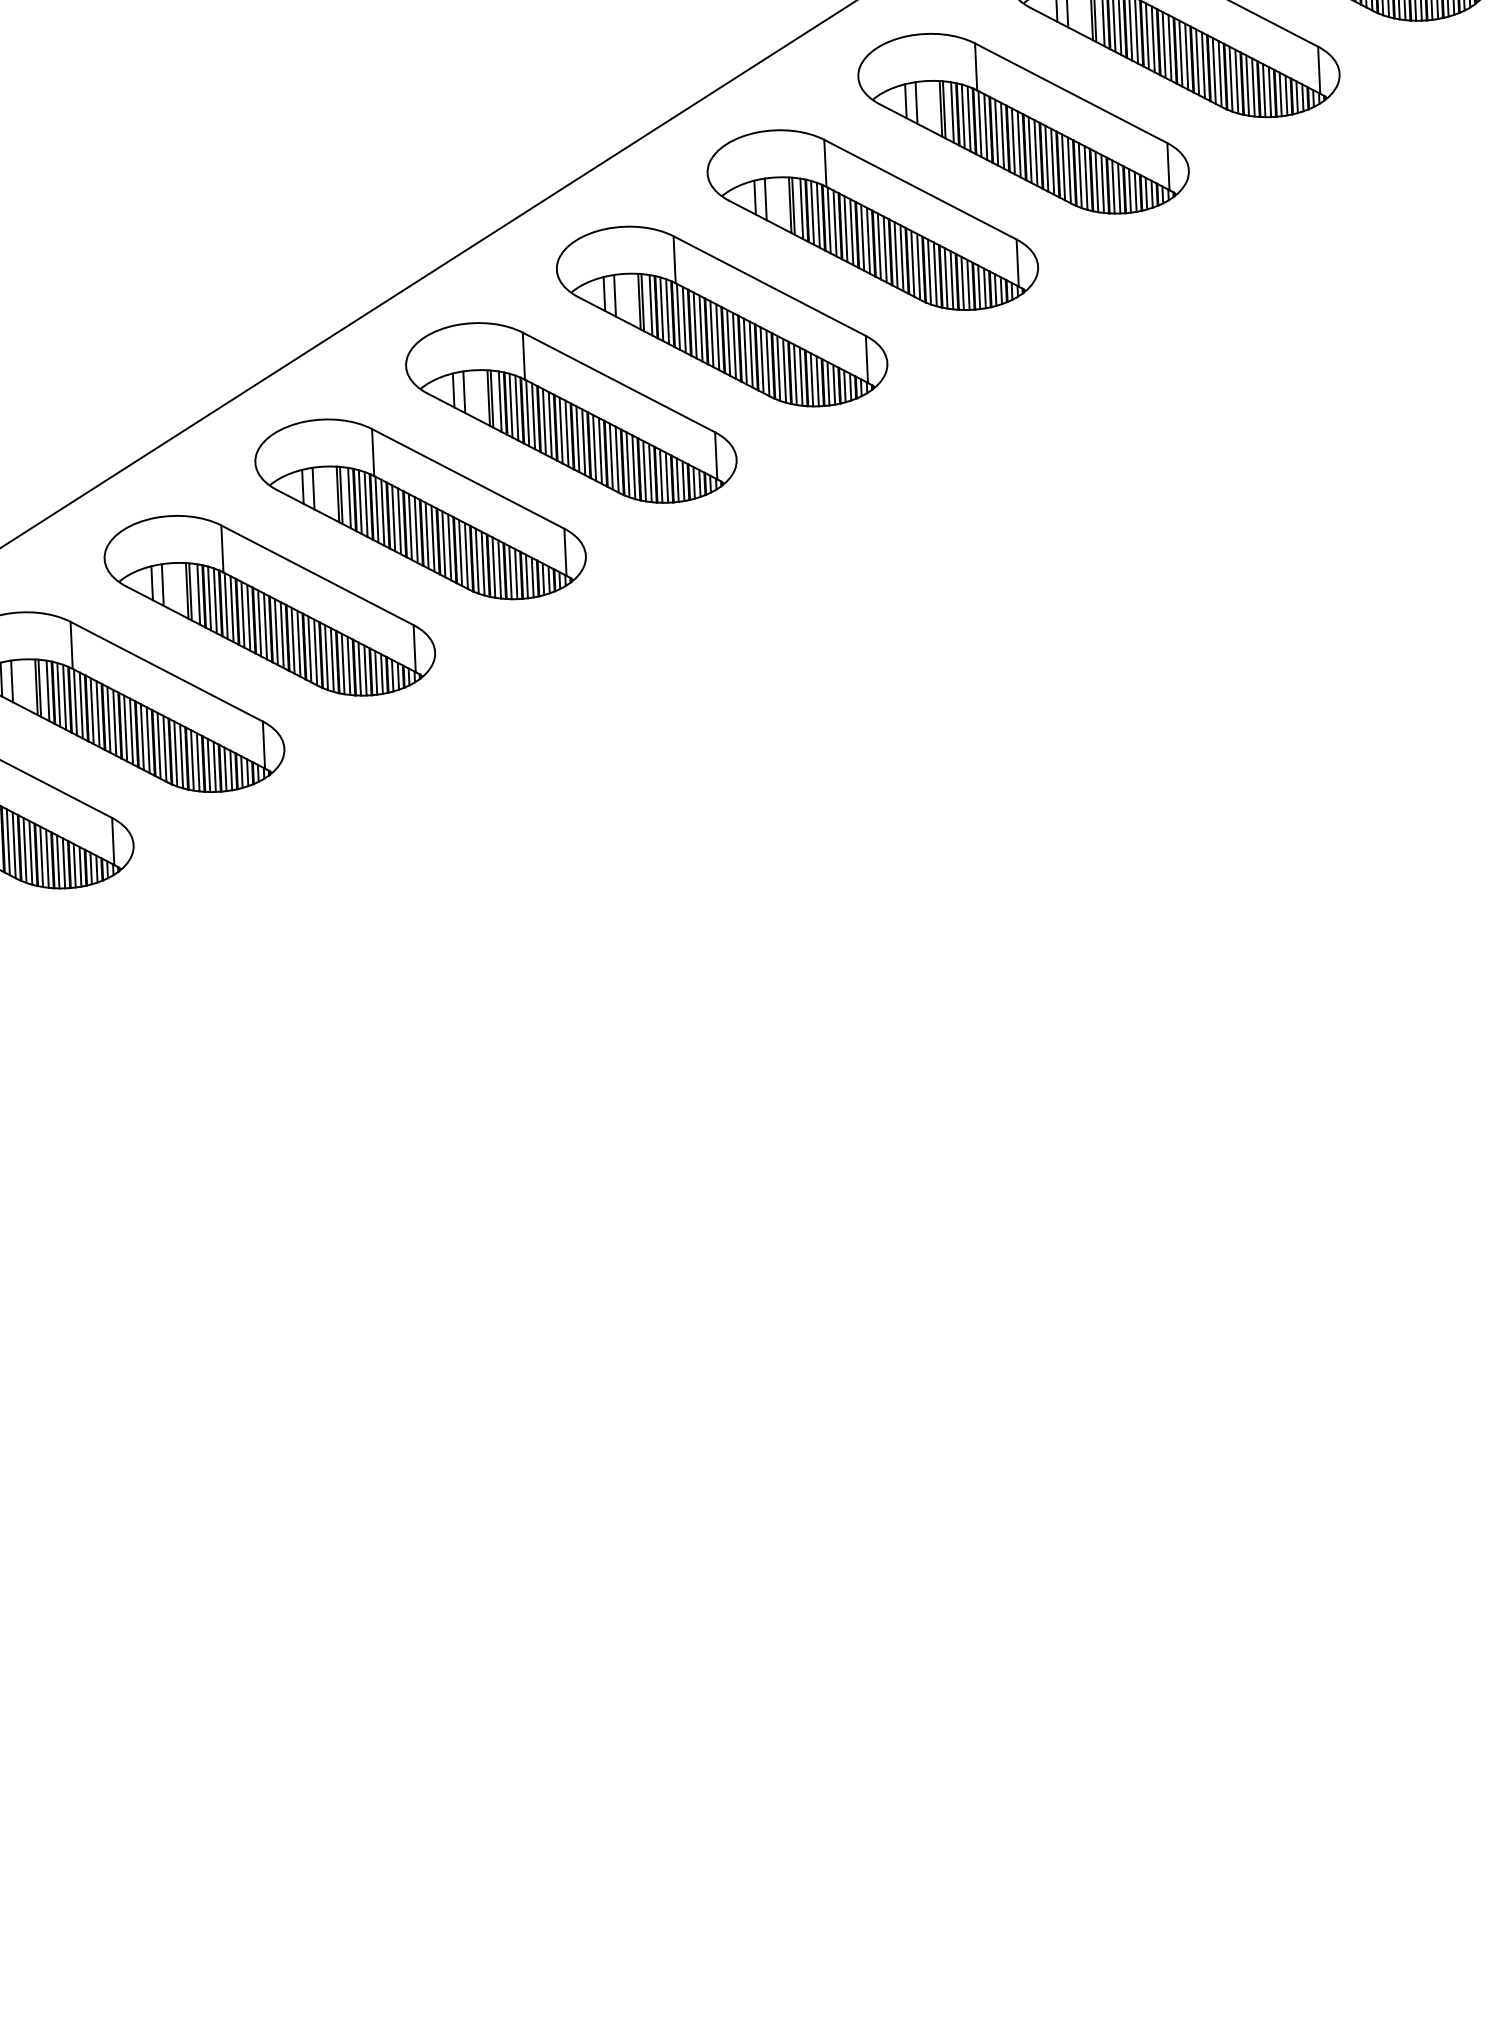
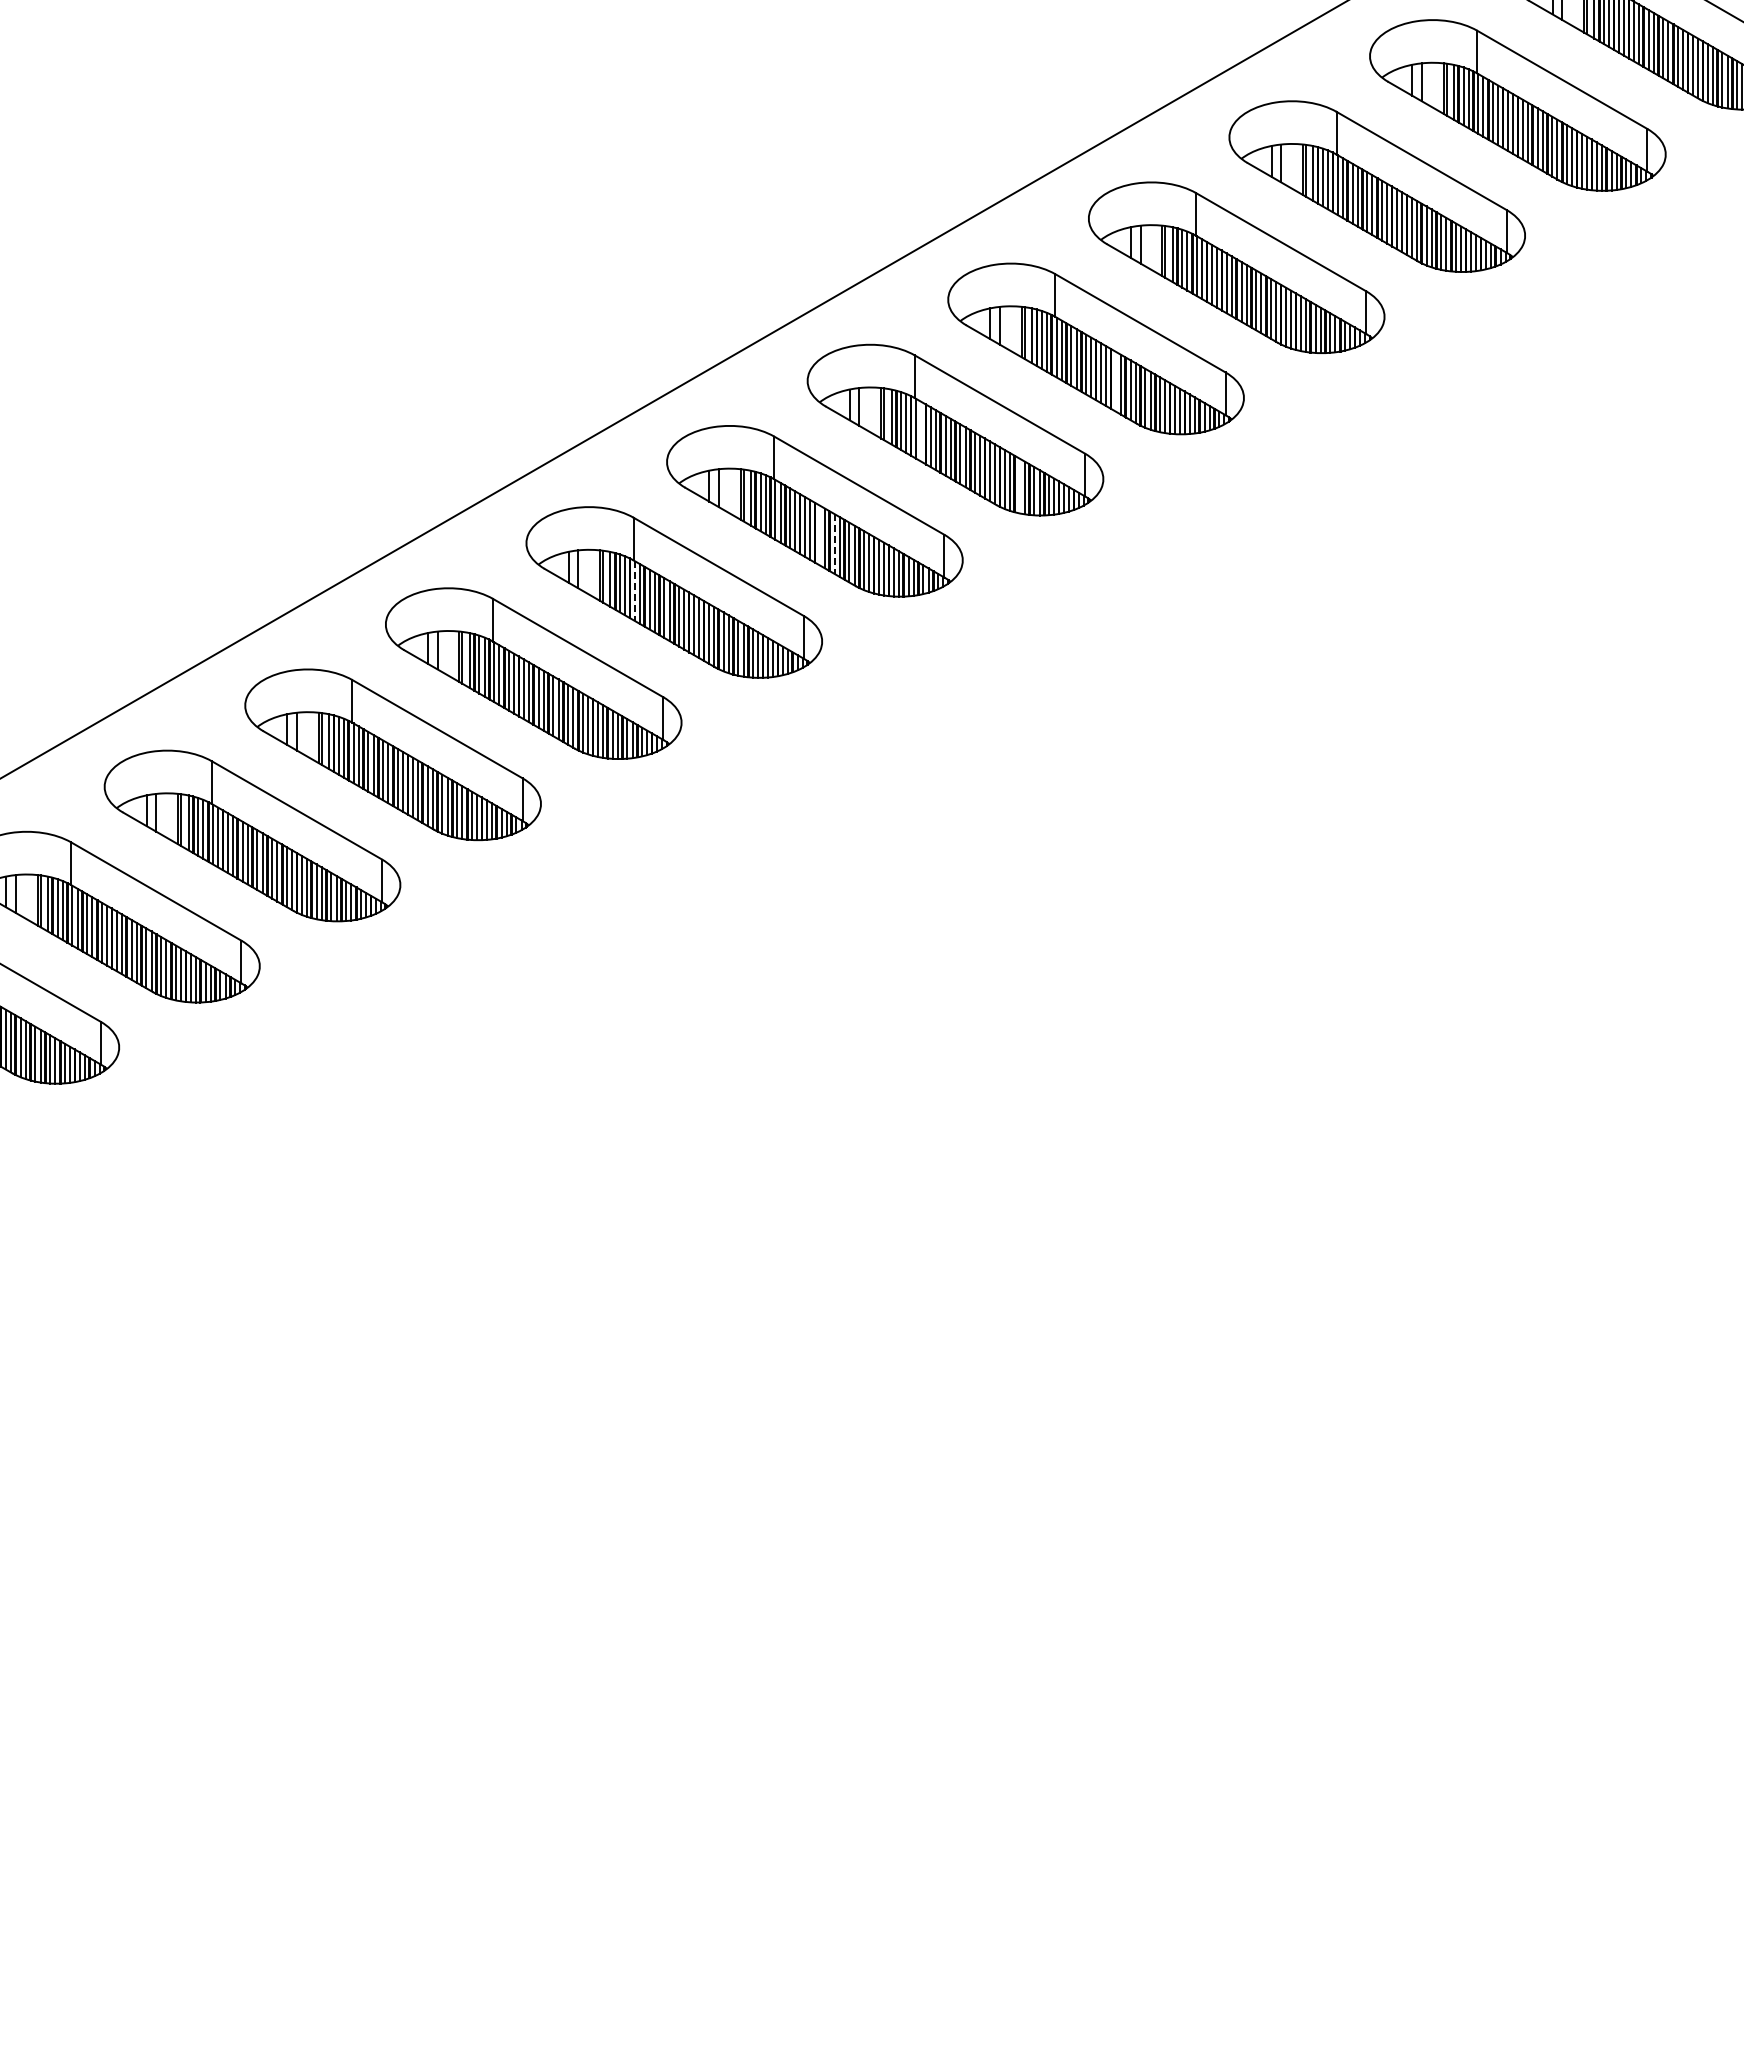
line: (1197, 62) -> (1115, 381), removed
line: (986, 126) -> (921, 431), removed
line: (1096, 181) -> (1019, 485), removed
line: (879, 246) -> (819, 535), removed
line: (896, 255) -> (834, 544), solid -> dashed
line: (678, 317) -> (634, 591), solid -> dashed

